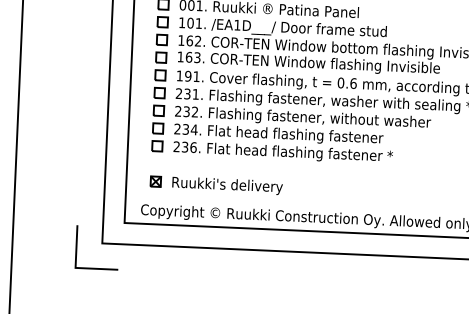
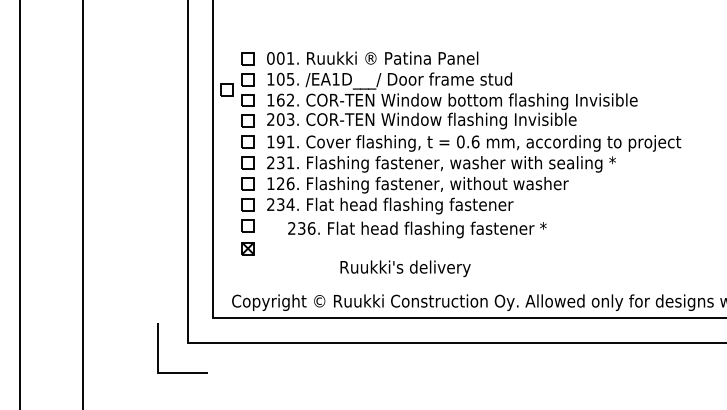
text: (198, 23) -> (290, 79), 101. -> 105.
part: (144, 29) -> (226, 89), added
text: (184, 57) -> (275, 119), 163. -> 203.
text: (186, 111) -> (280, 183), 232. -> 126.
text: (283, 152) -> (417, 229), moved
part: (155, 181) -> (247, 248), moved
text: (227, 185) -> (405, 268), moved

